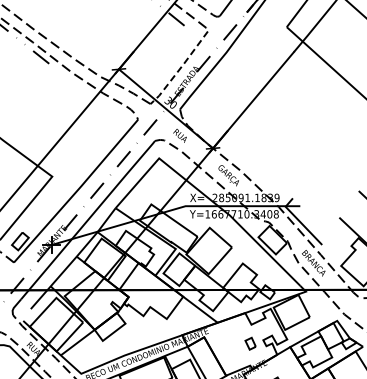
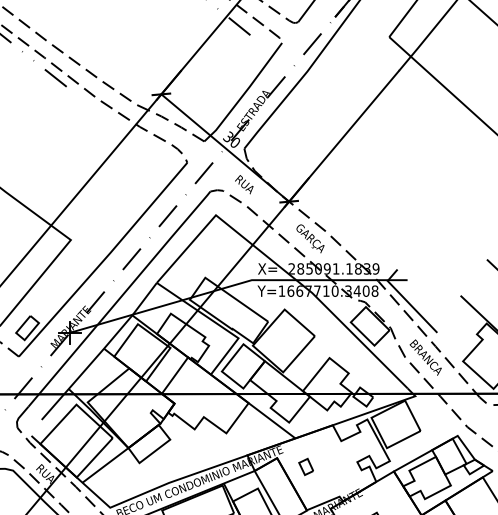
line: (180, 68) -> (244, 93), dashed -> solid
part: (250, 343) -> (306, 466), moved

